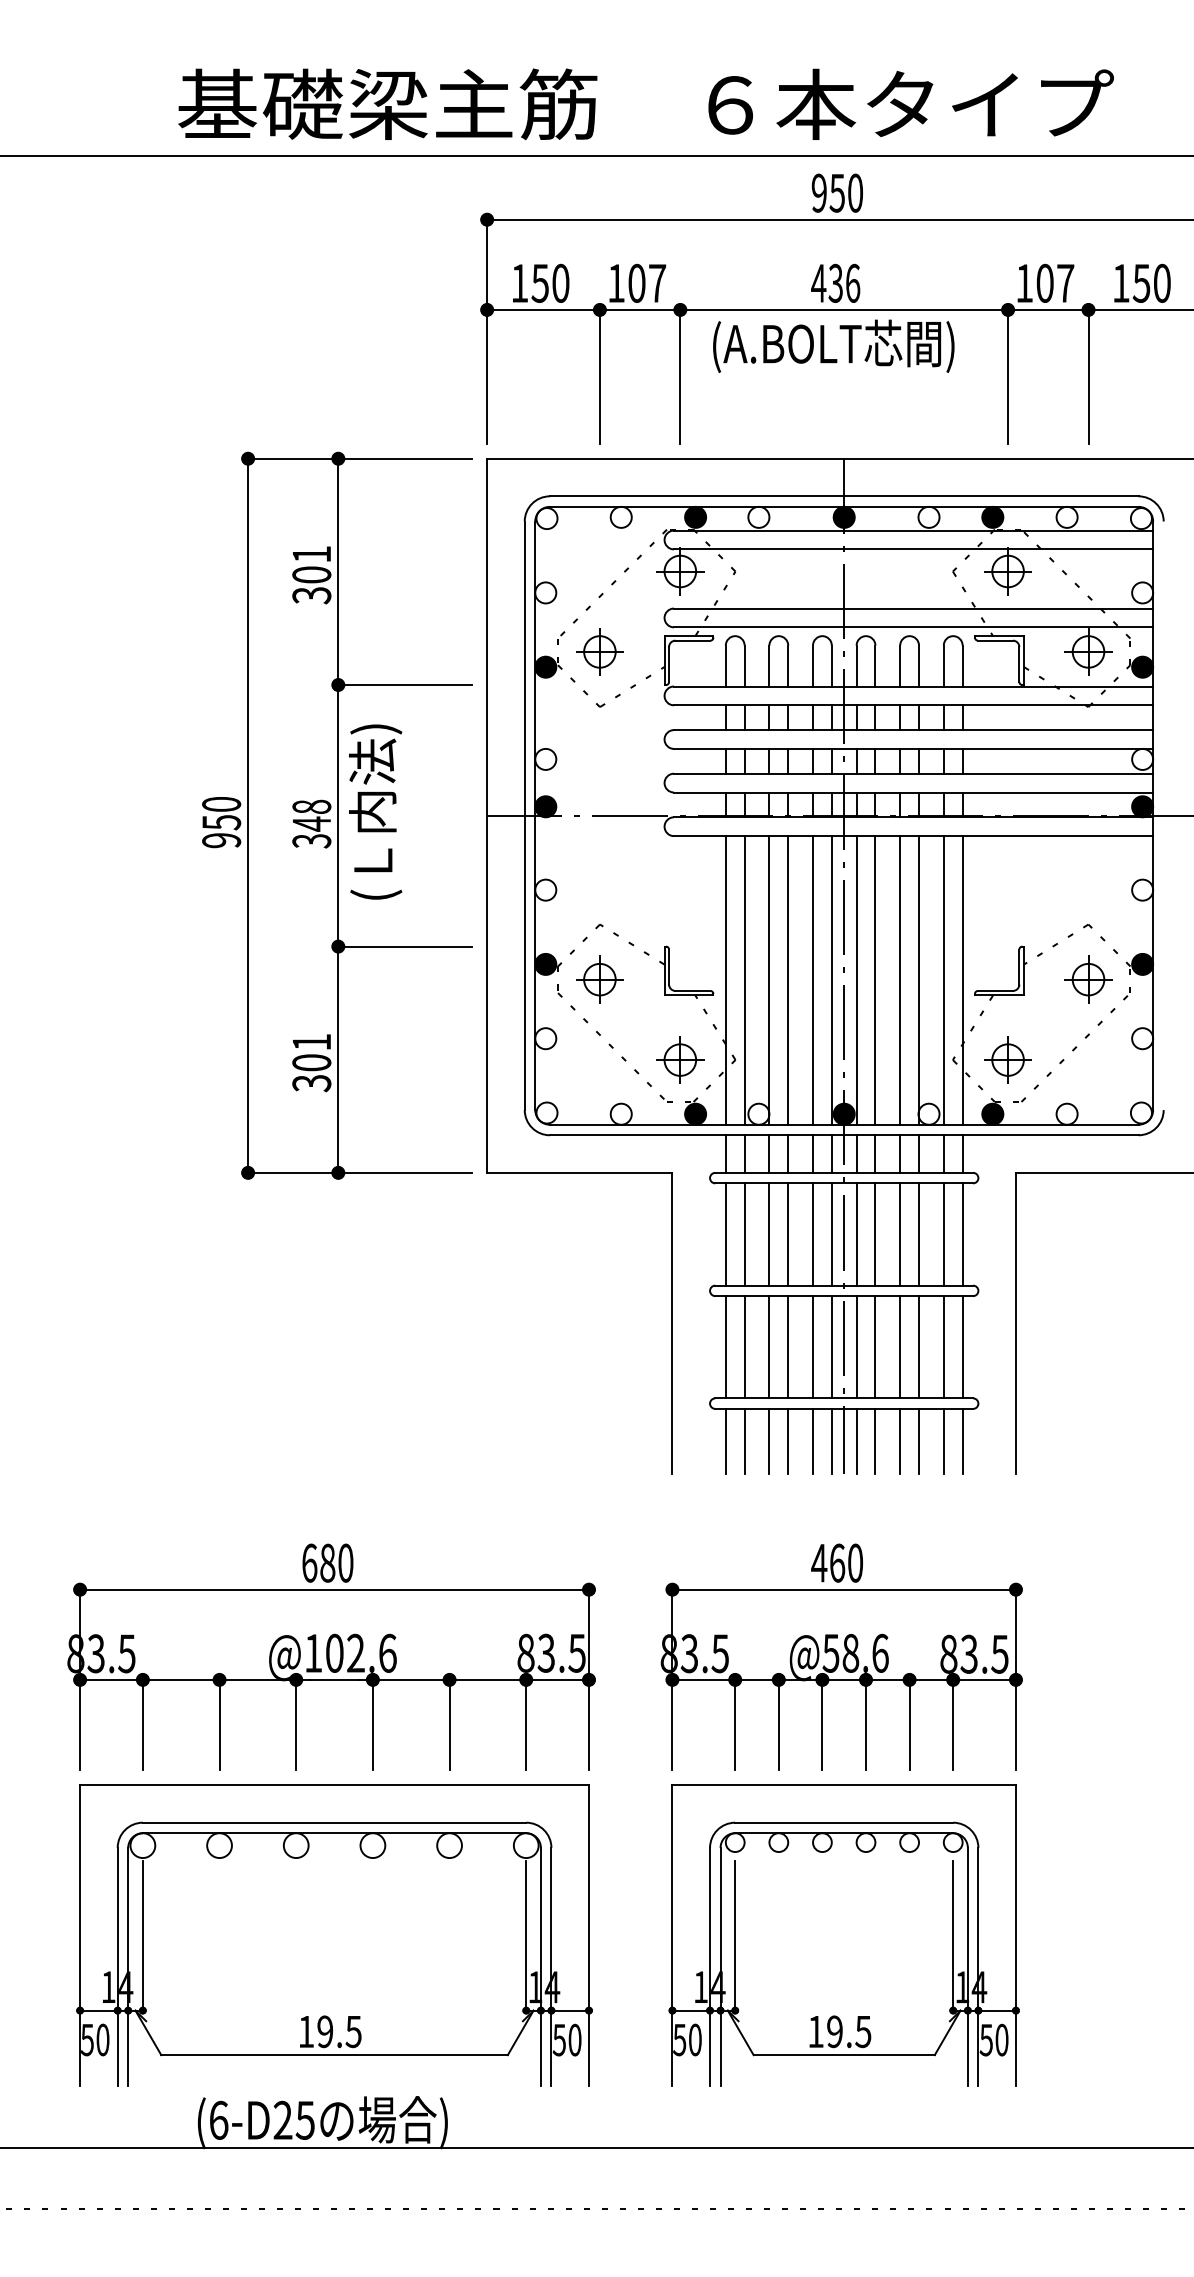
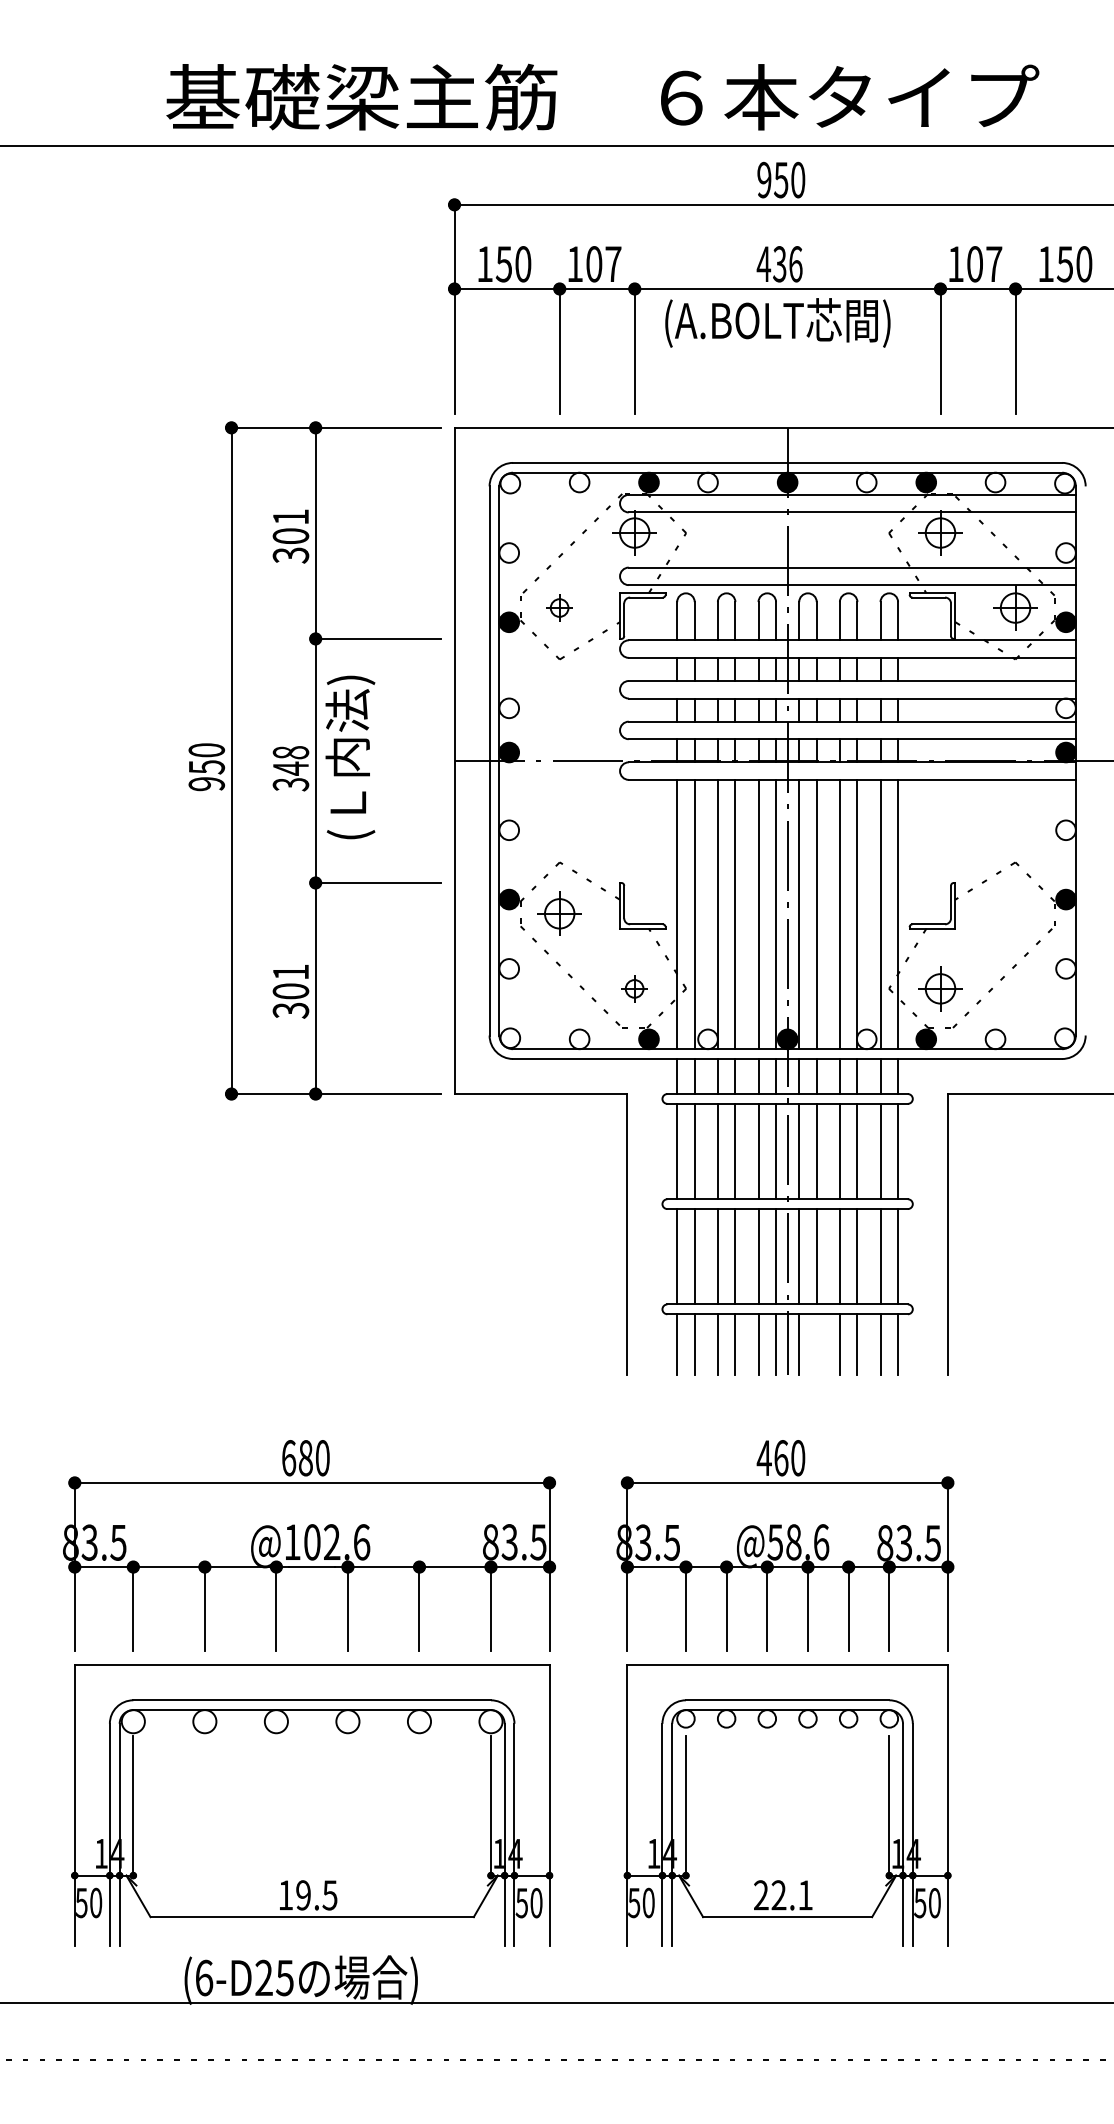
part: (599, 651) -> (559, 607), size x0.6
part: (1088, 979) -> (1015, 913), removed
part: (680, 1059) -> (634, 988), size x0.6
line: (875, 1441) -> (816, 1344), removed
text: (839, 2031) -> (783, 1895), 19.5 -> 22.1

